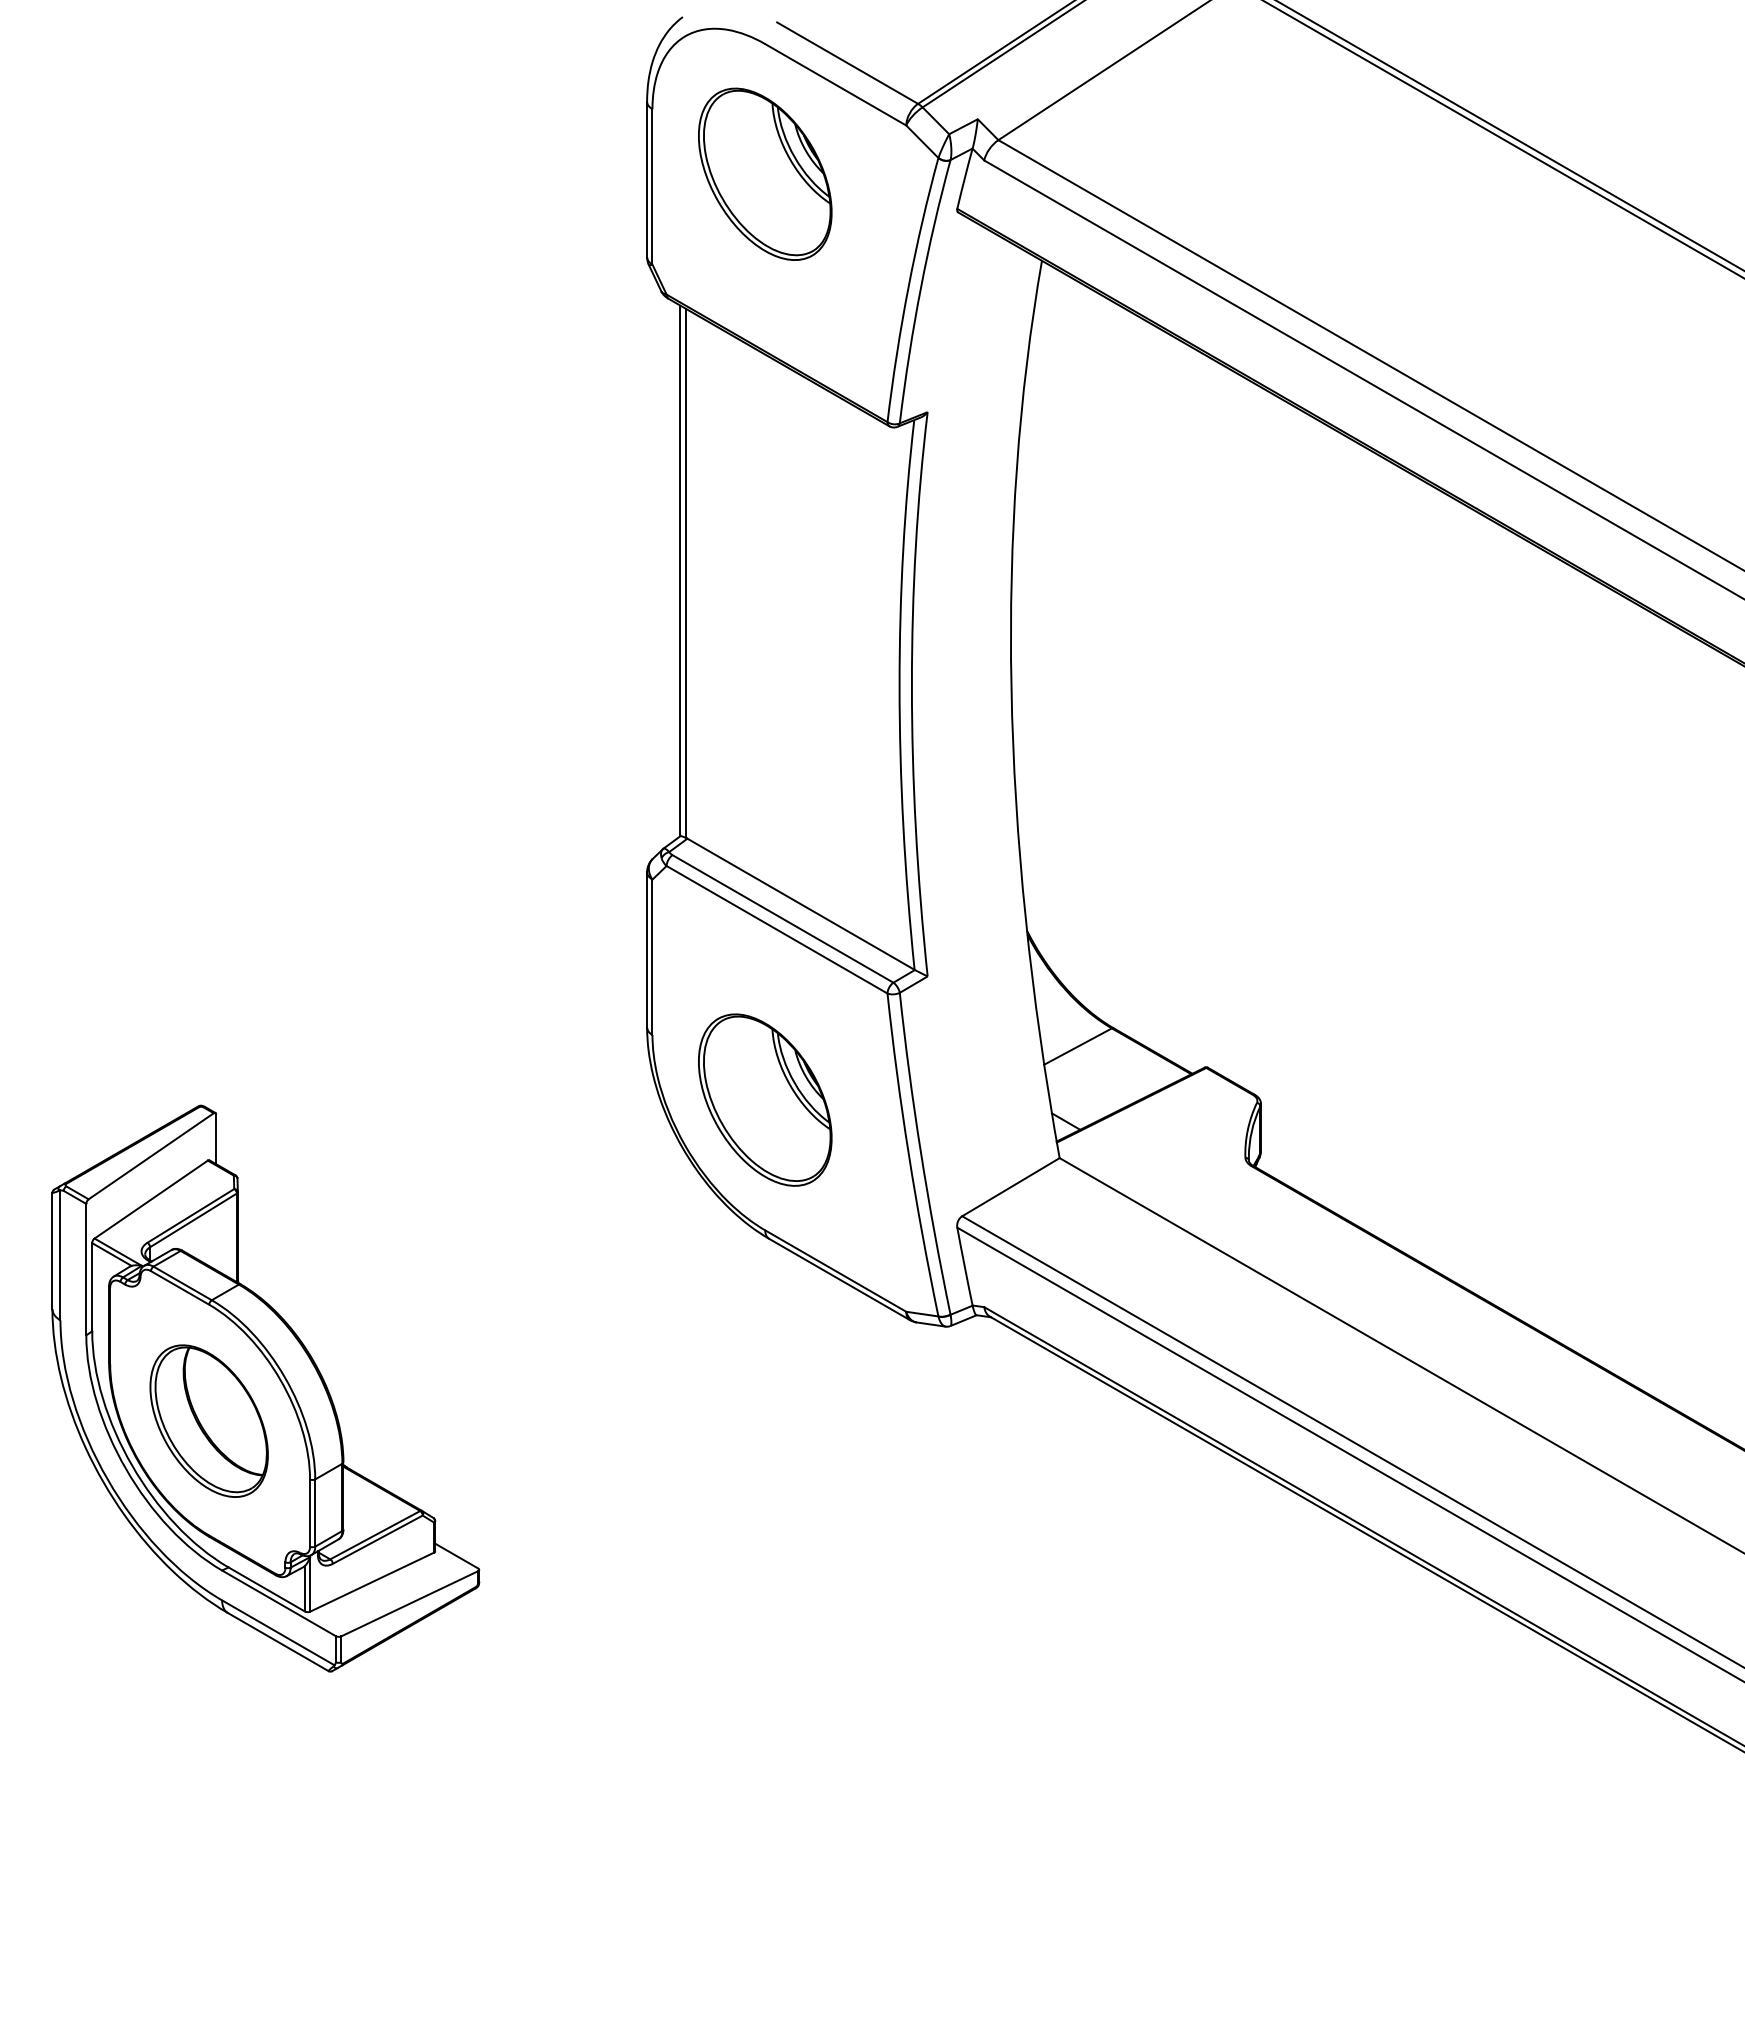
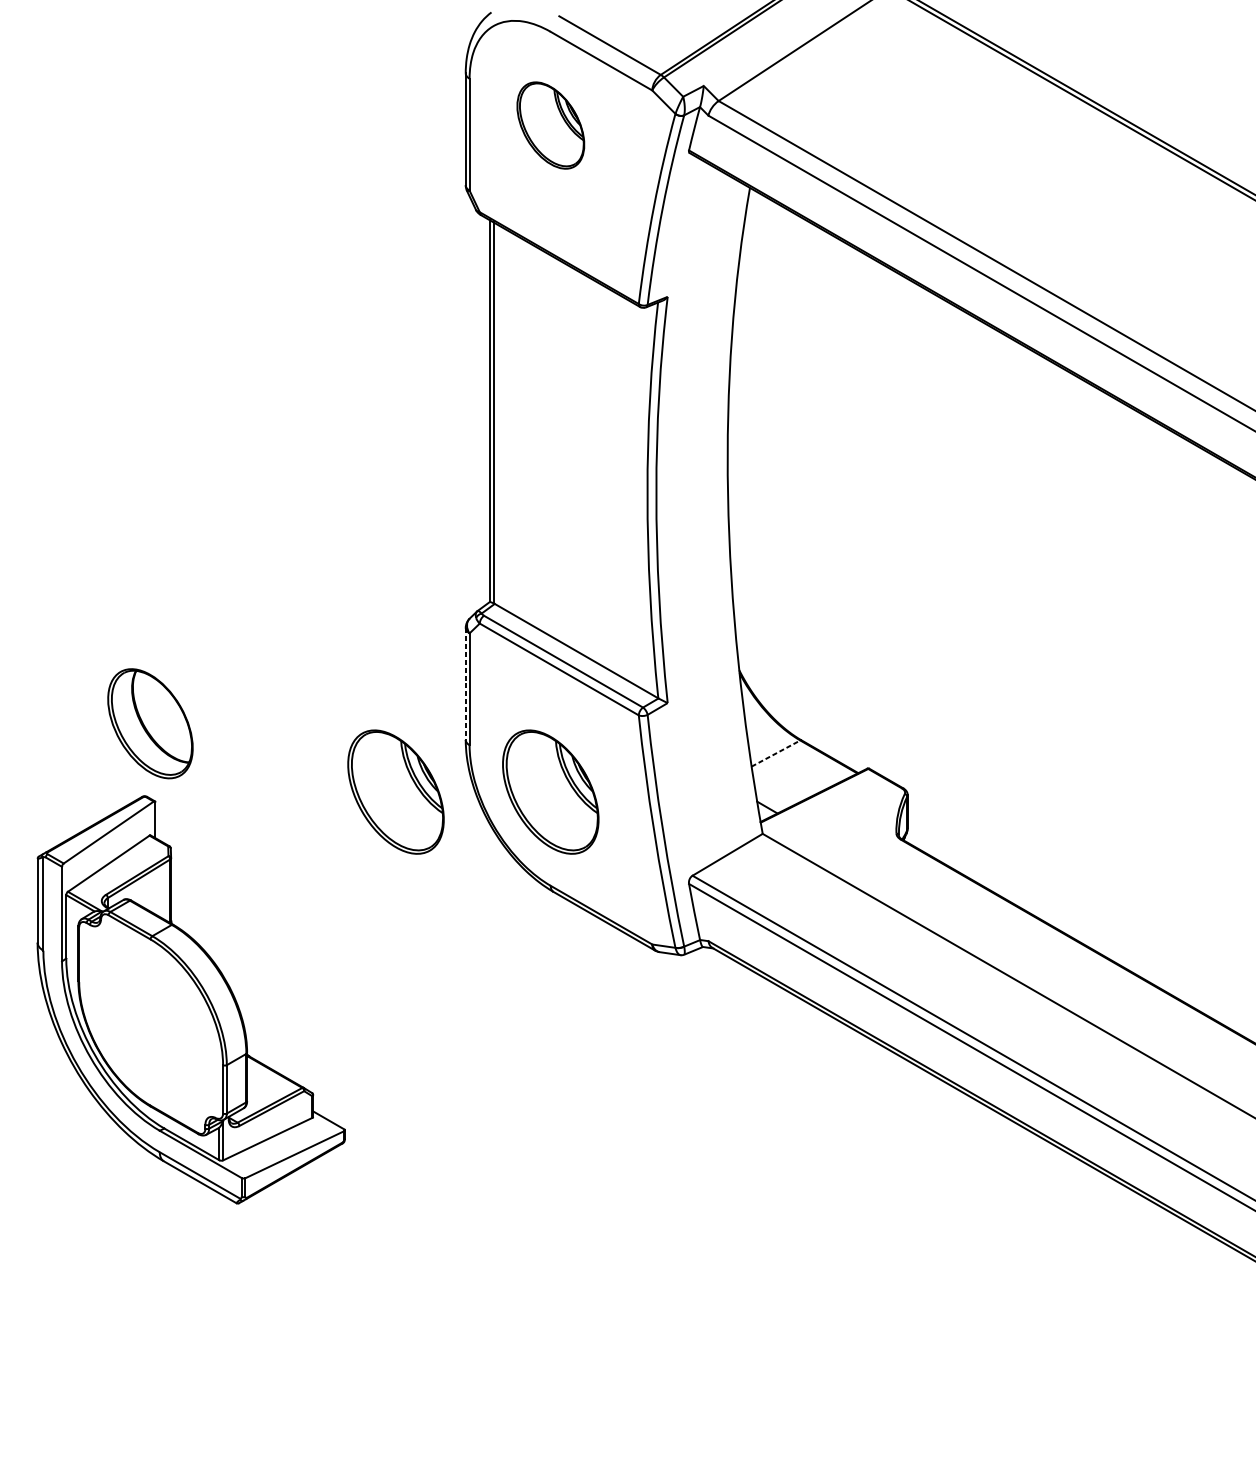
part: (765, 173) -> (550, 125), size x0.7
line: (647, 949) -> (466, 683), solid -> dashed
line: (1078, 1046) -> (776, 753), solid -> dashed
part: (550, 1099) -> (396, 791), added
part: (208, 1420) -> (149, 723), moved

